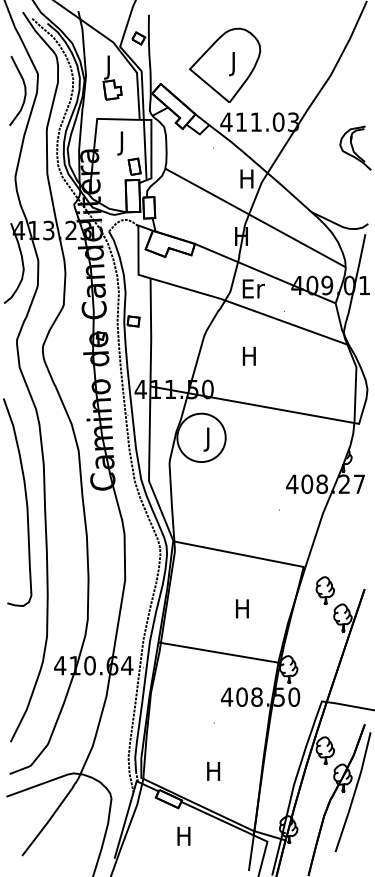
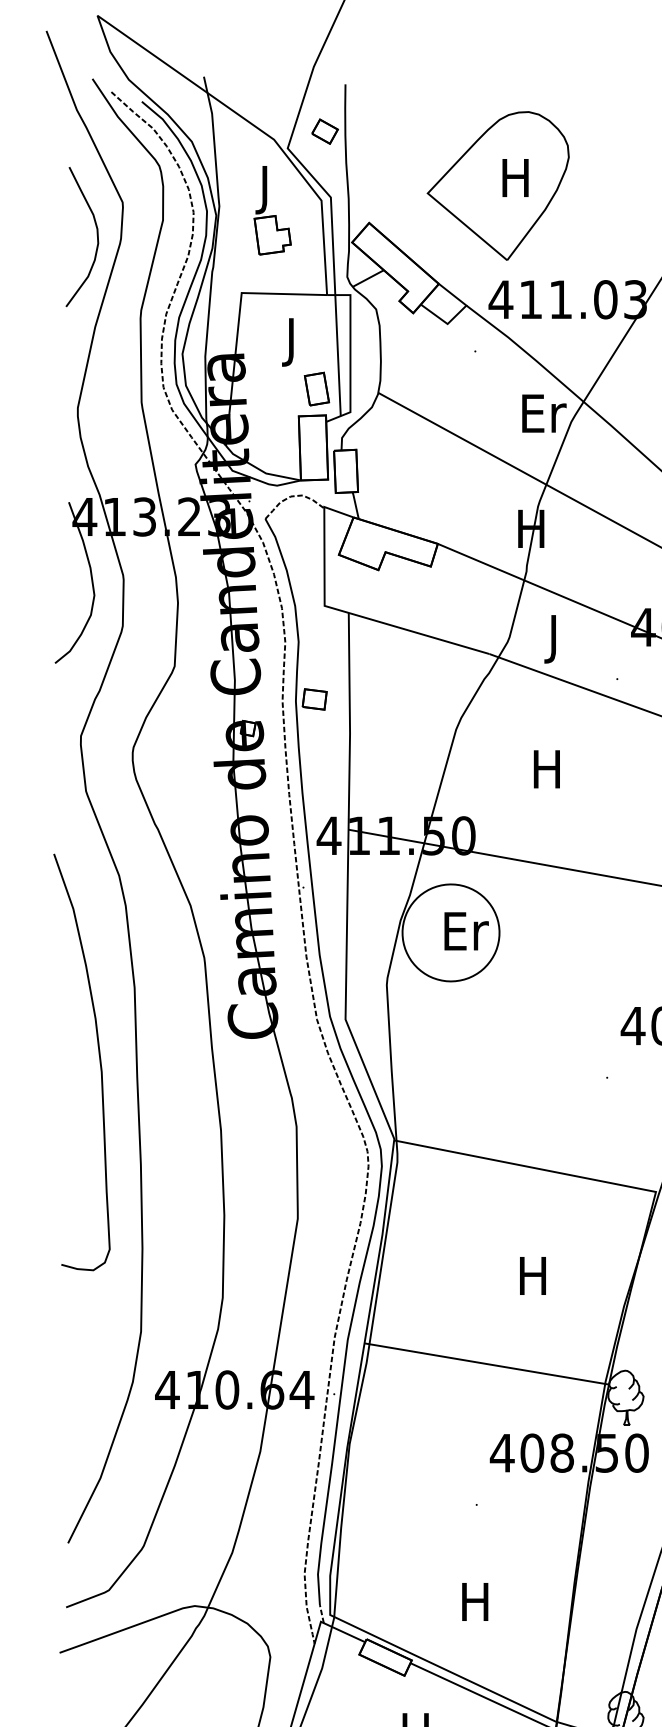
text: (233, 64) -> (515, 183), J -> H
text: (248, 178) -> (545, 412), H -> Er
text: (253, 291) -> (555, 639), Er -> J
text: (209, 439) -> (466, 936), J -> Er

